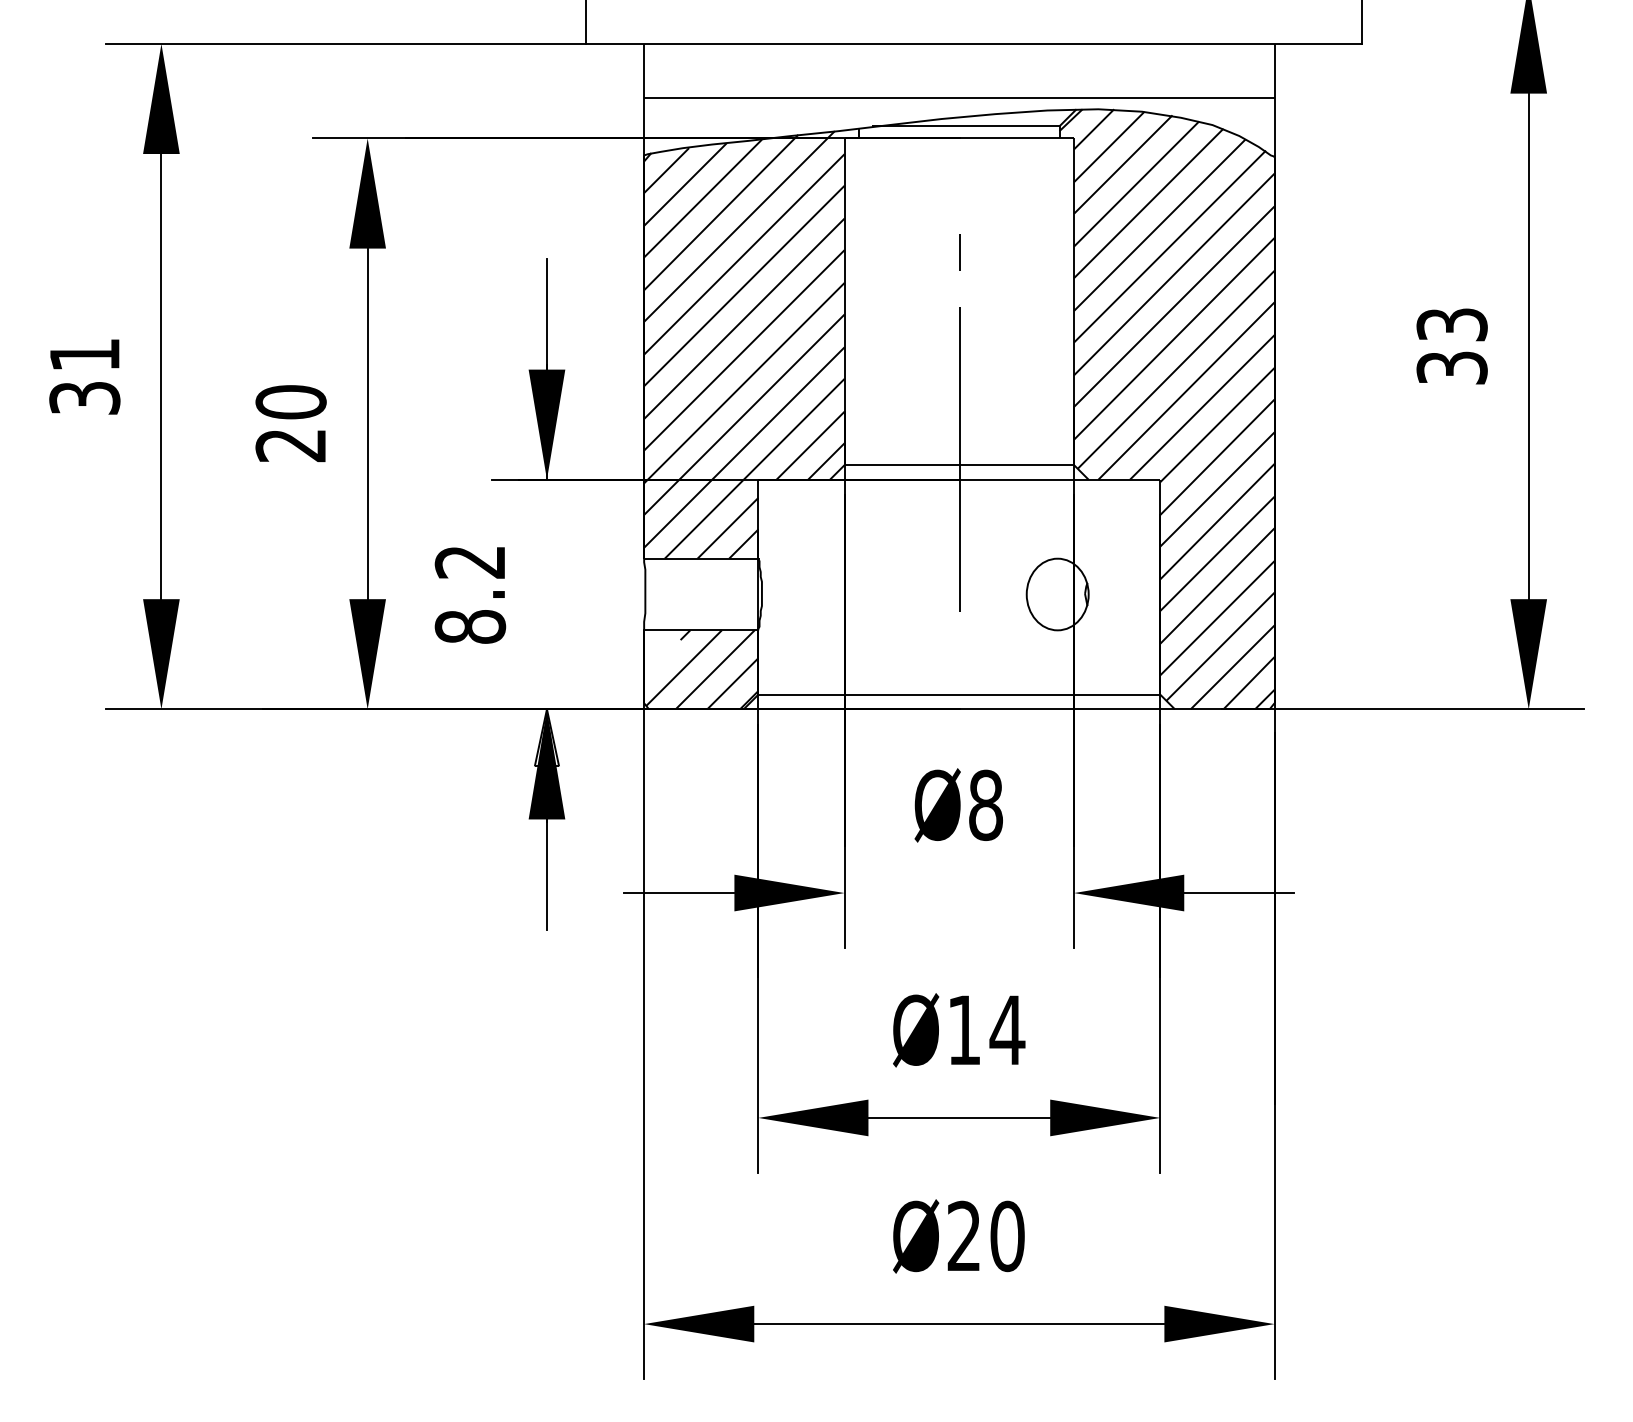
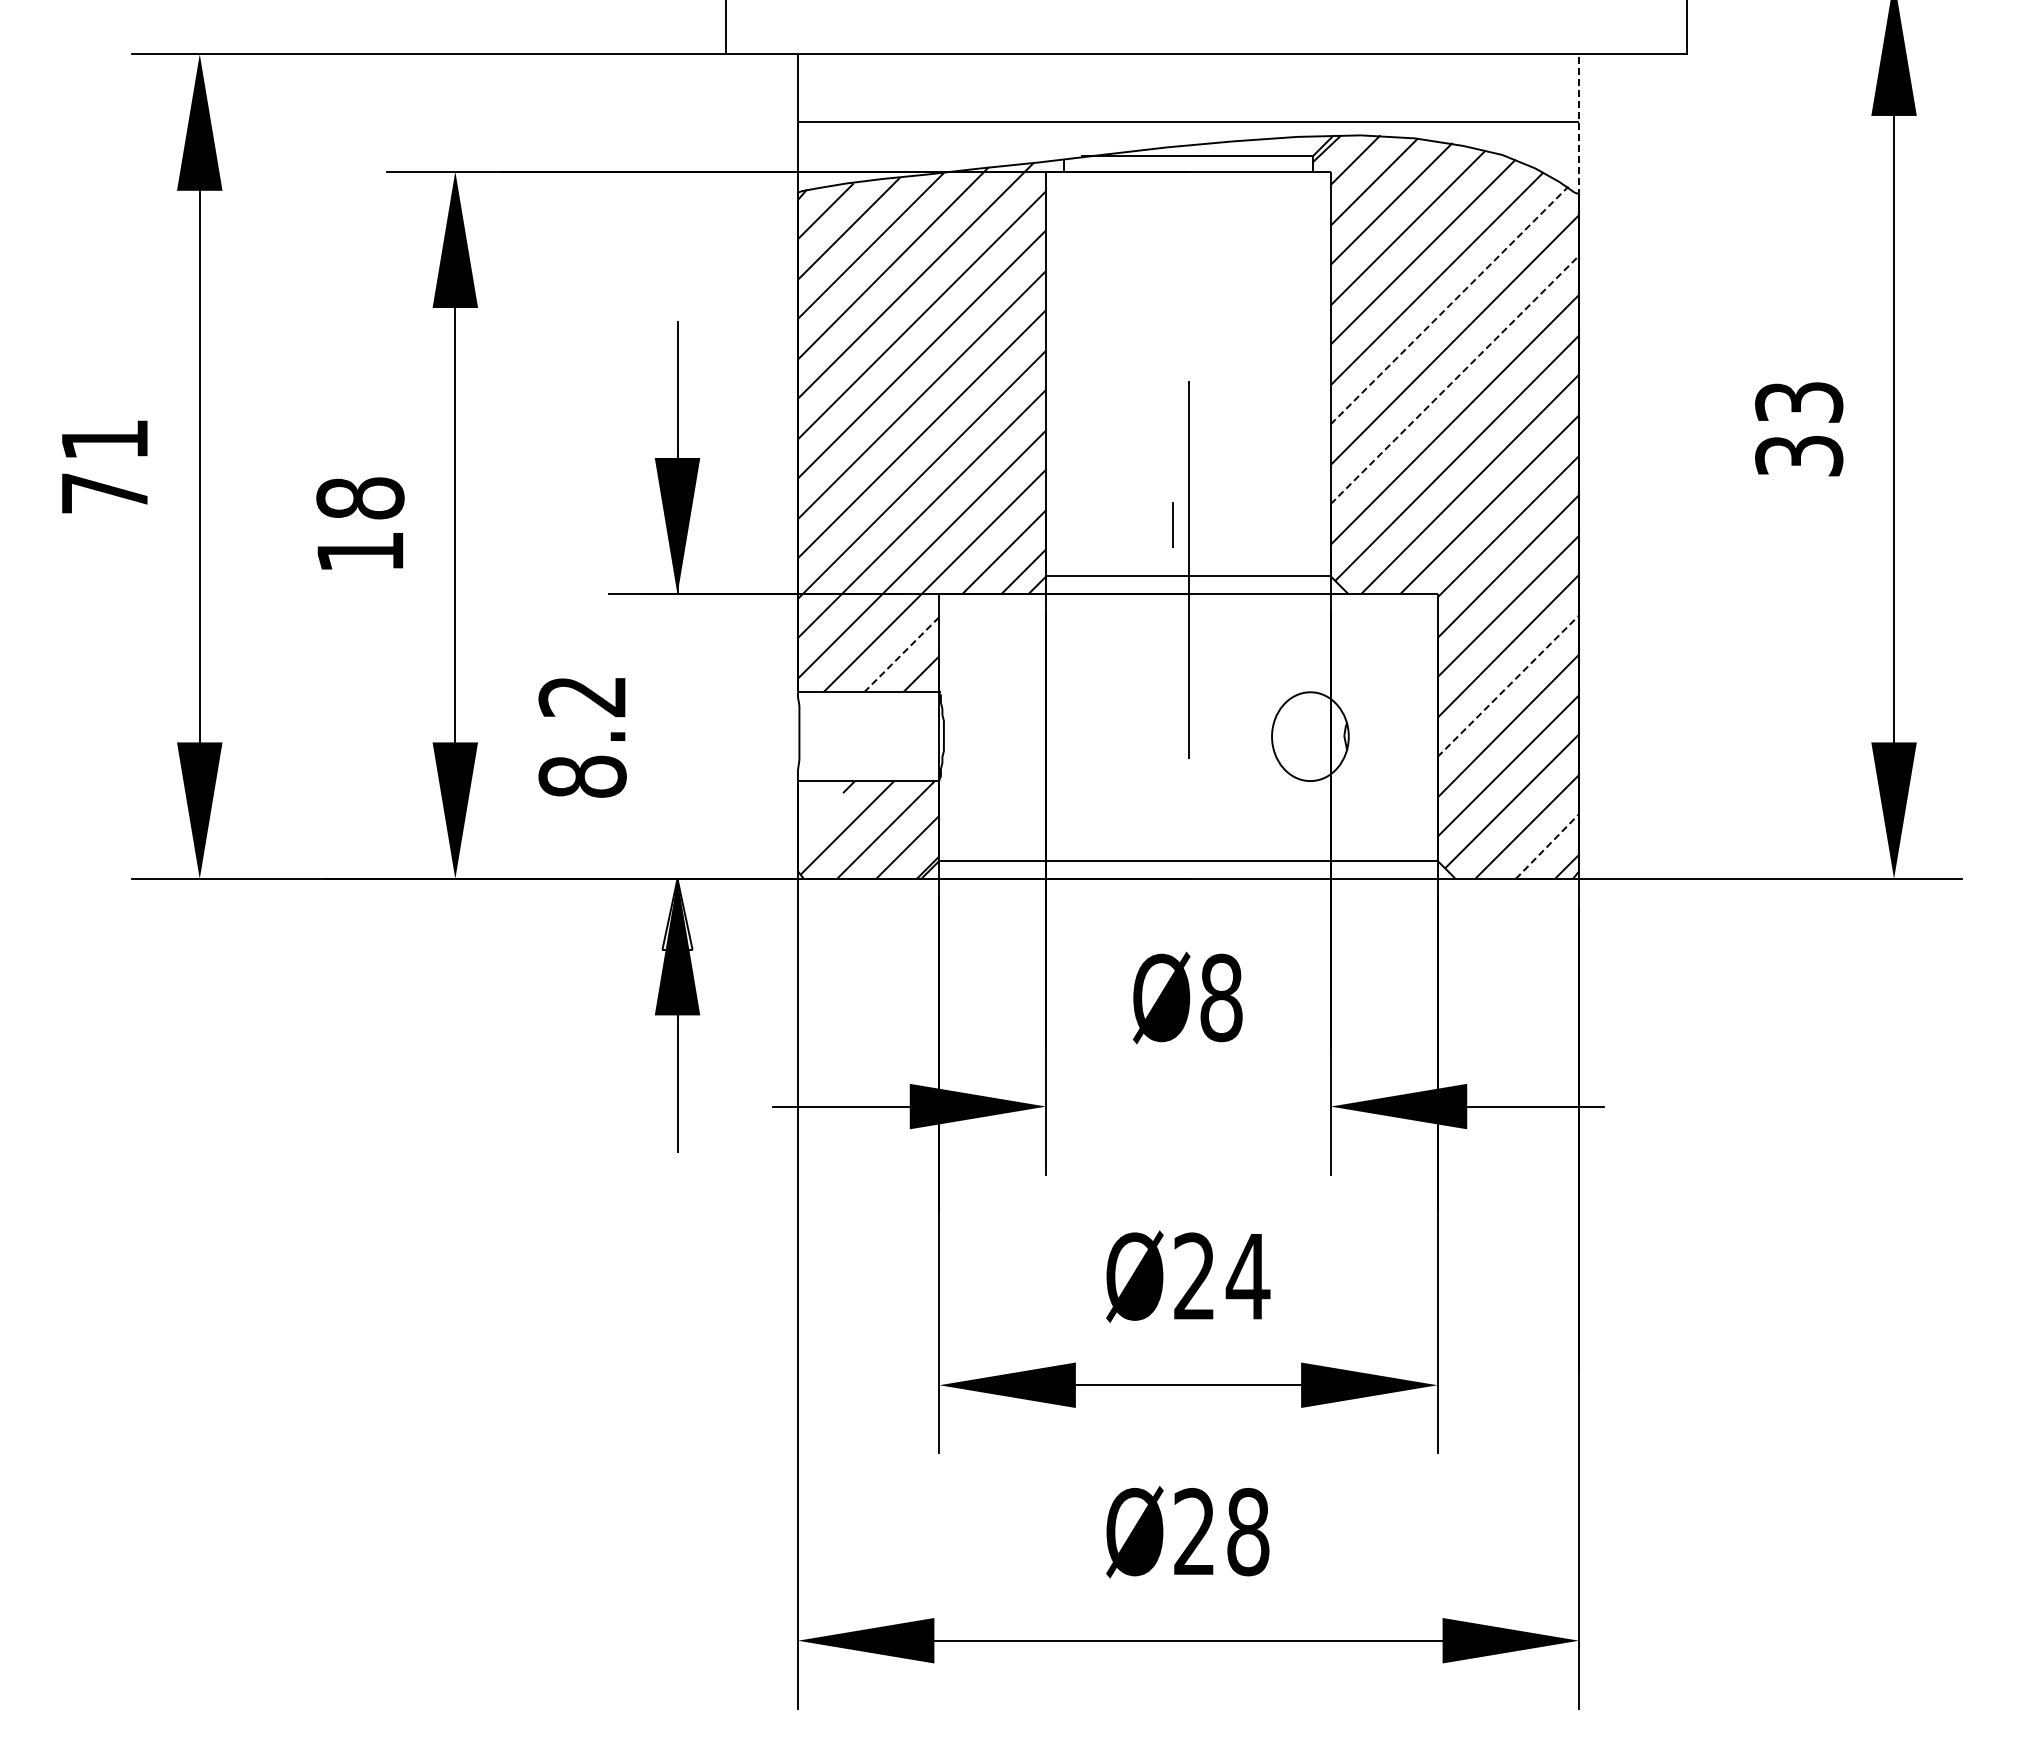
line: (1274, 100) -> (1579, 124), solid -> dashed
line: (1169, 246) -> (1449, 305), solid -> dashed
line: (959, 252) -> (1172, 524), moved
line: (1174, 306) -> (1454, 379), solid -> dashed
text: (84, 398) -> (104, 493), 31 -> 71
text: (291, 423) -> (360, 524), 20 -> 18
line: (728, 528) -> (902, 654), solid -> dashed
line: (1217, 553) -> (1508, 685), solid -> dashed
line: (1249, 683) -> (1547, 846), solid -> dashed
text: (963, 1029) -> (1193, 1275), Ø14 -> Ø24
text: (1007, 1236) -> (1248, 1532), Ø20 -> Ø28

